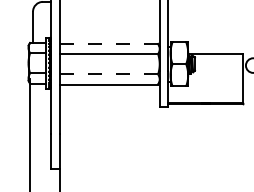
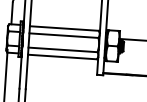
line: (109, 43) -> (64, 28), dashed -> solid
line: (109, 74) -> (63, 49), dashed -> solid

